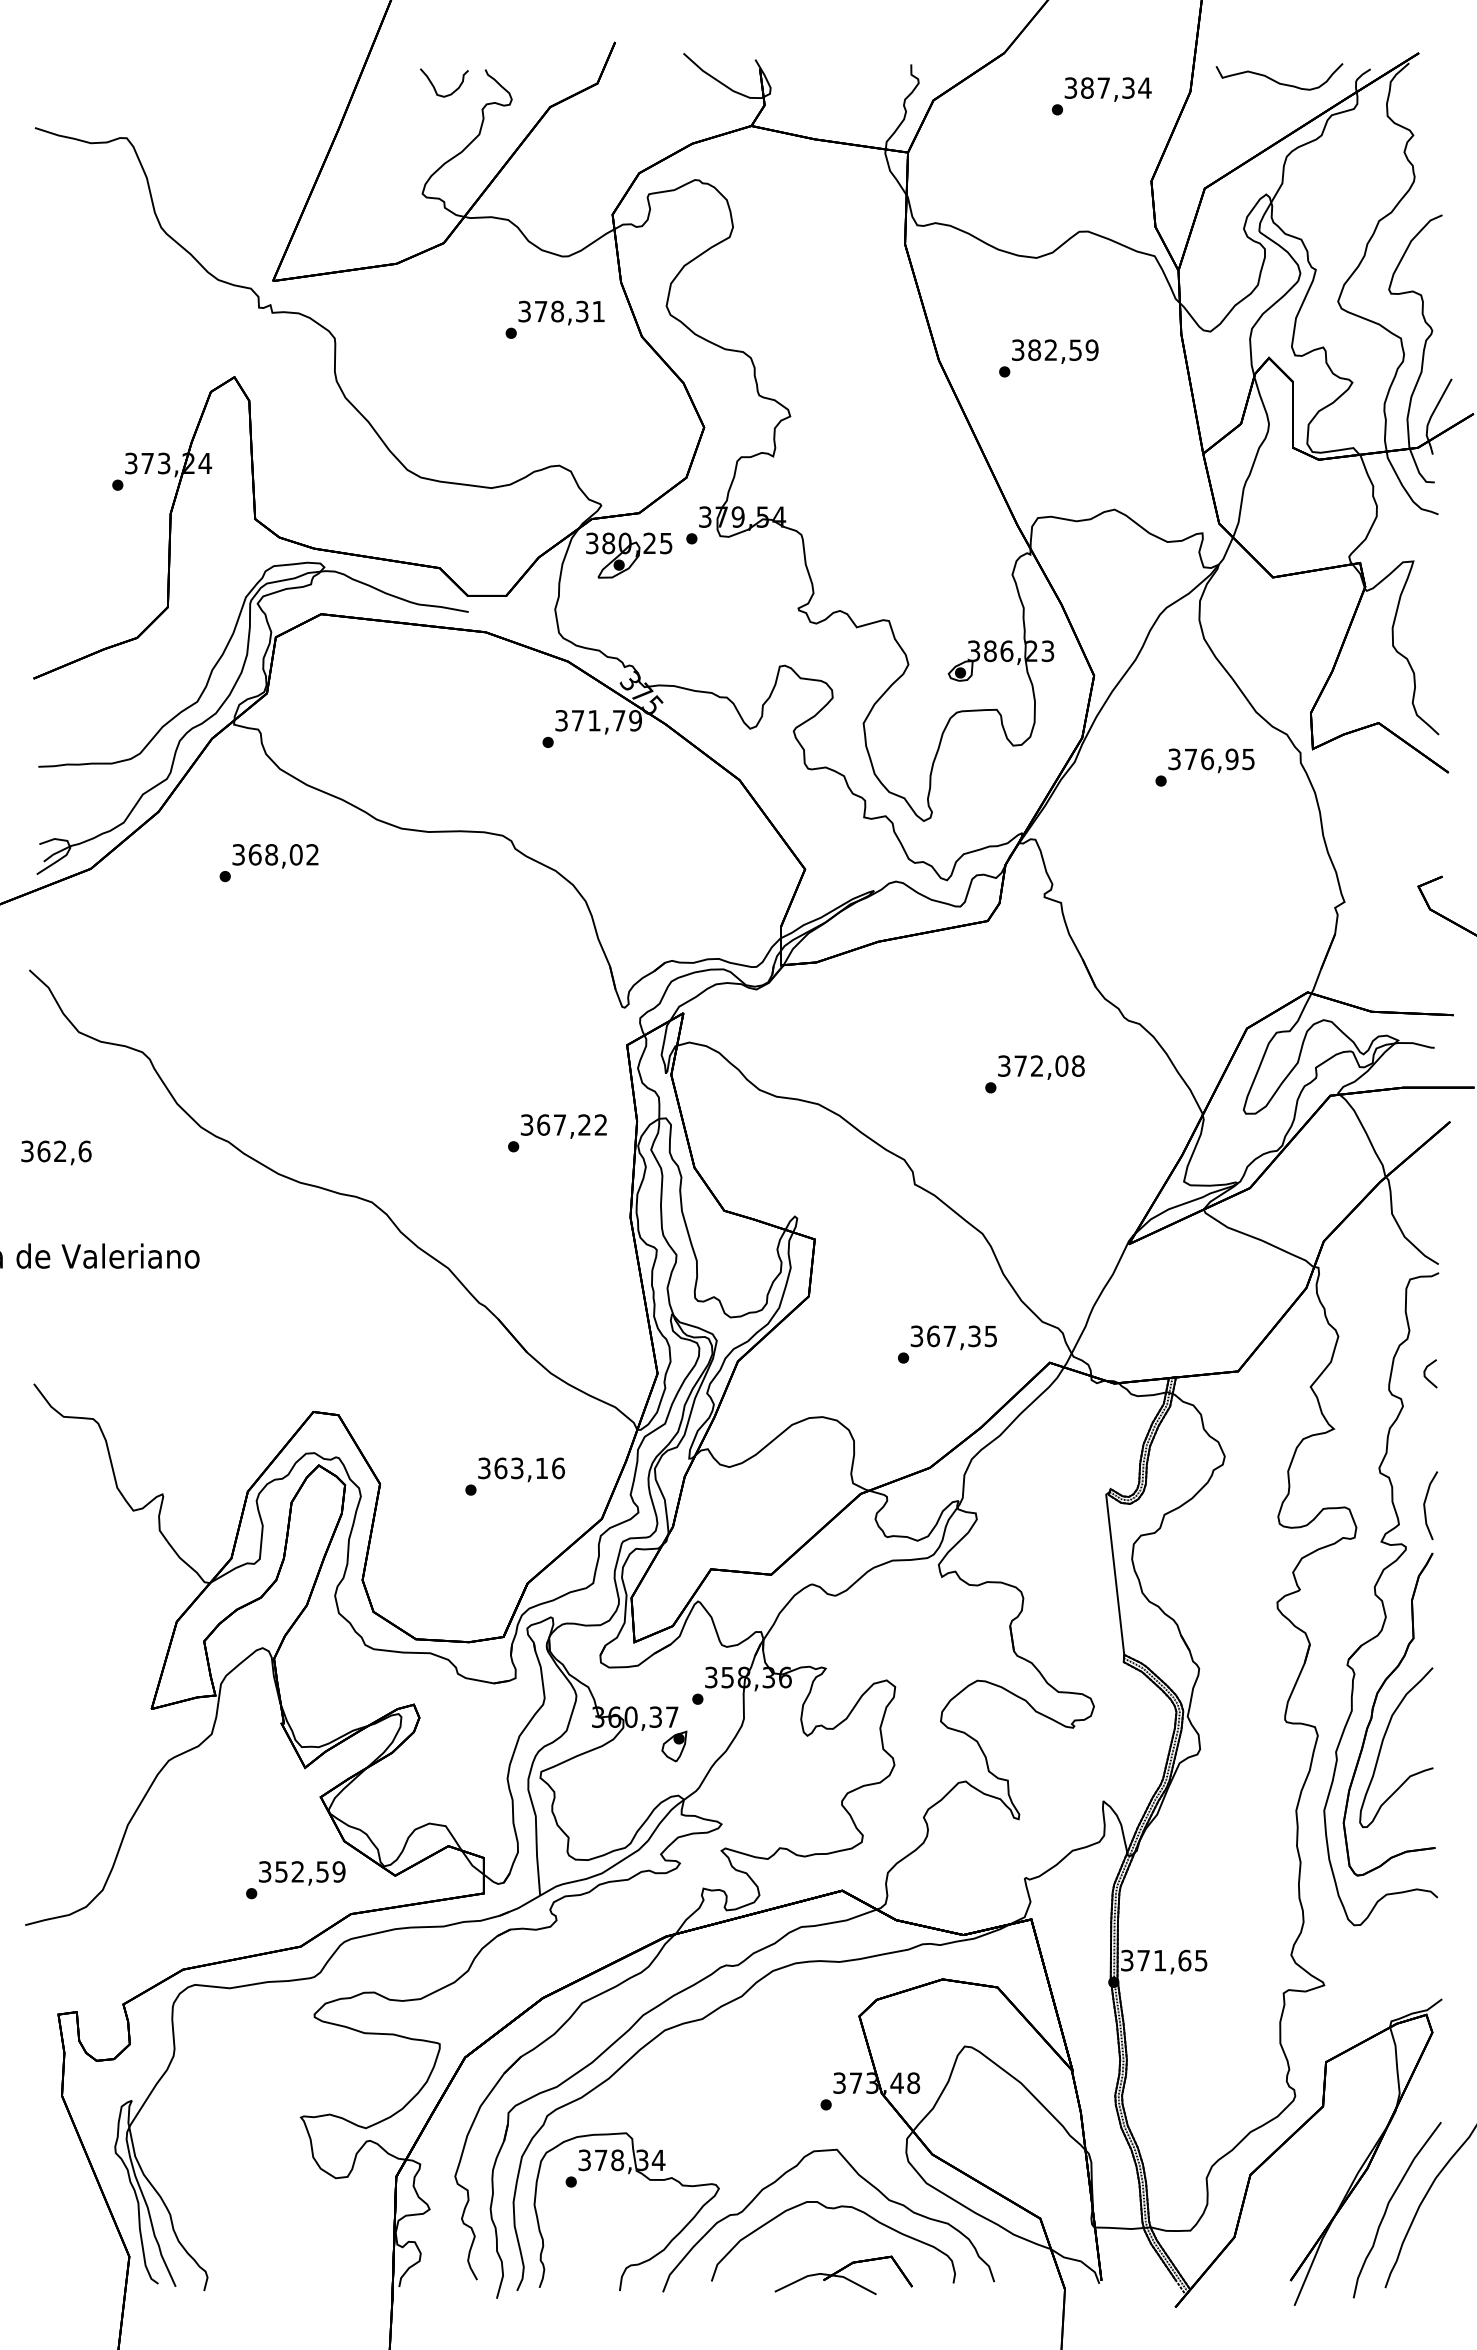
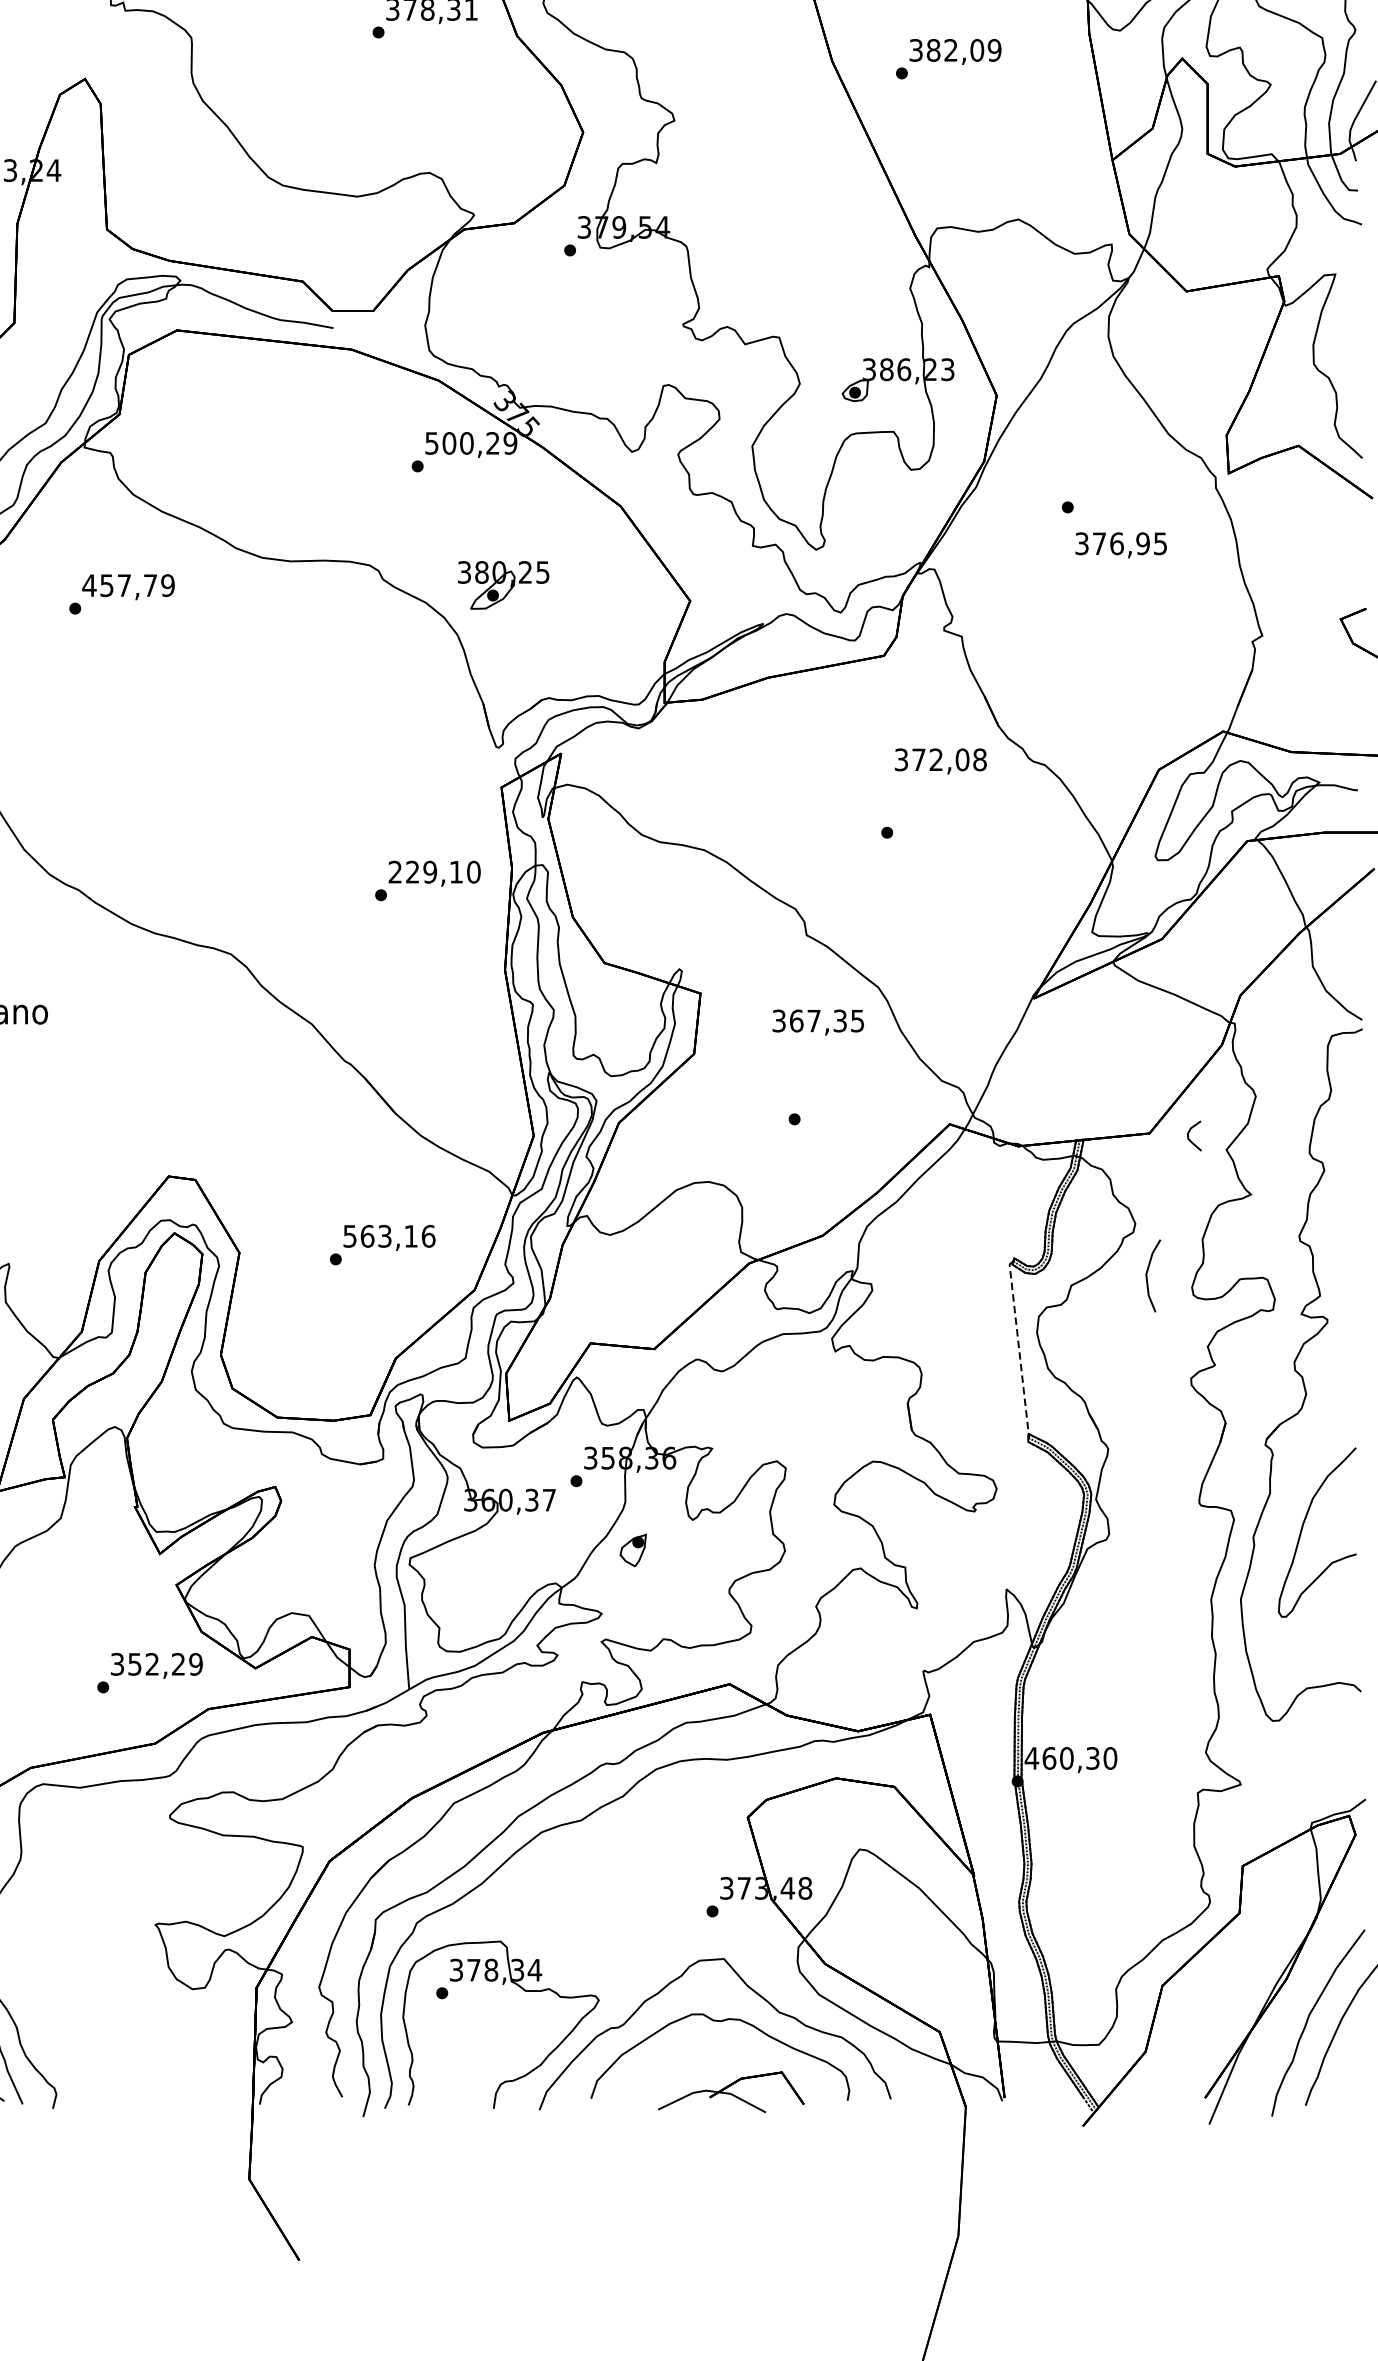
text: (1075, 350) -> (977, 50), 382,59 -> 382,09
part: (629, 555) -> (503, 585), moved
text: (590, 720) -> (462, 443), 371,79 -> 500,29
text: (1211, 760) -> (1121, 544), moved
text: (275, 854) -> (128, 585), 368,02 -> 457,79
text: (1041, 1067) -> (940, 761), moved
text: (563, 1124) -> (433, 871), 367,22 -> 229,10
text: (953, 1337) -> (817, 1022), moved
curve: (1426, 1370) -> (1190, 1132), moved
text: (484, 1467) -> (350, 1235), 363,16 -> 563,16
line: (1425, 1505) -> (1147, 1275), moved
line: (1114, 1571) -> (1018, 1345), solid -> dashed
part: (1373, 1712) -> (1293, 1495), removed
part: (674, 1746) -> (633, 1550), moved
text: (322, 1871) -> (178, 1663), 352,59 -> 352,29
text: (1163, 1960) -> (1070, 1758), 371,65 -> 460,30

